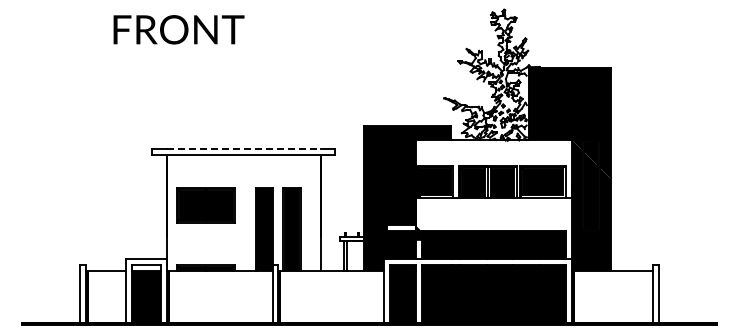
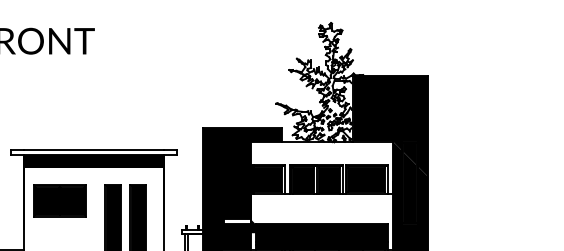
line: (243, 149) -> (93, 150), dashed -> solid
fill: (243, 162) -> (93, 161), added

